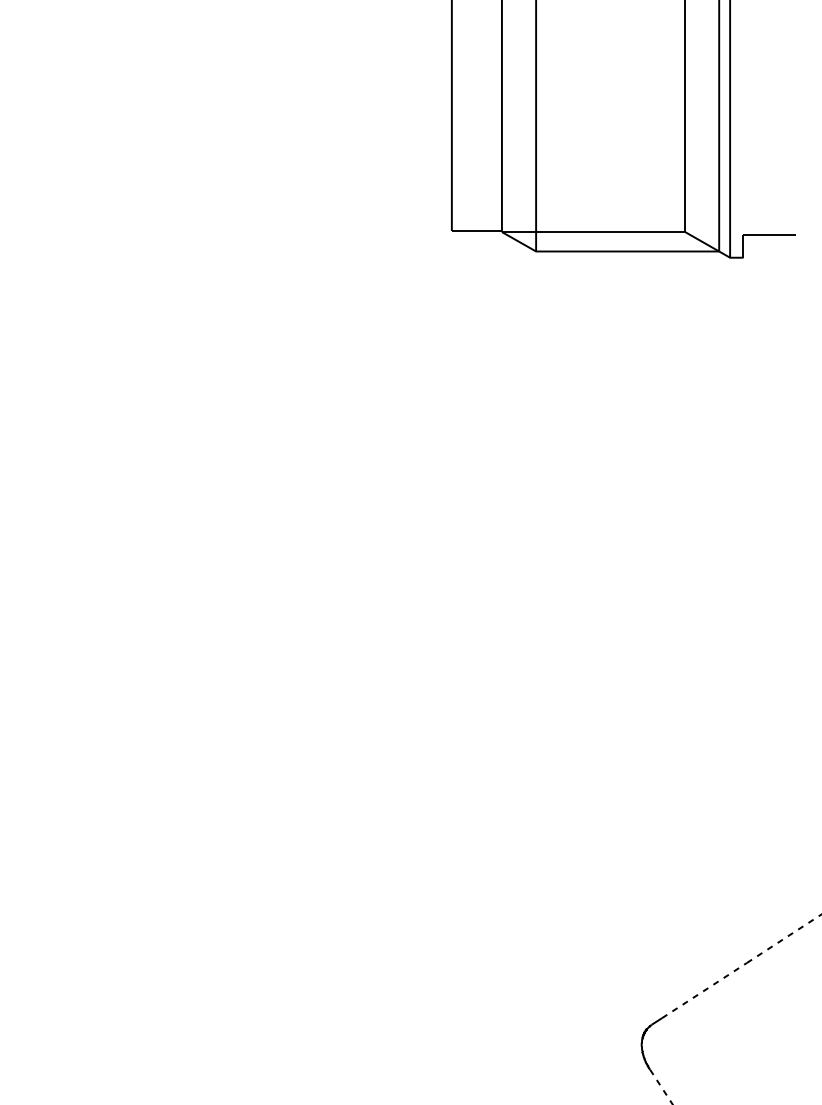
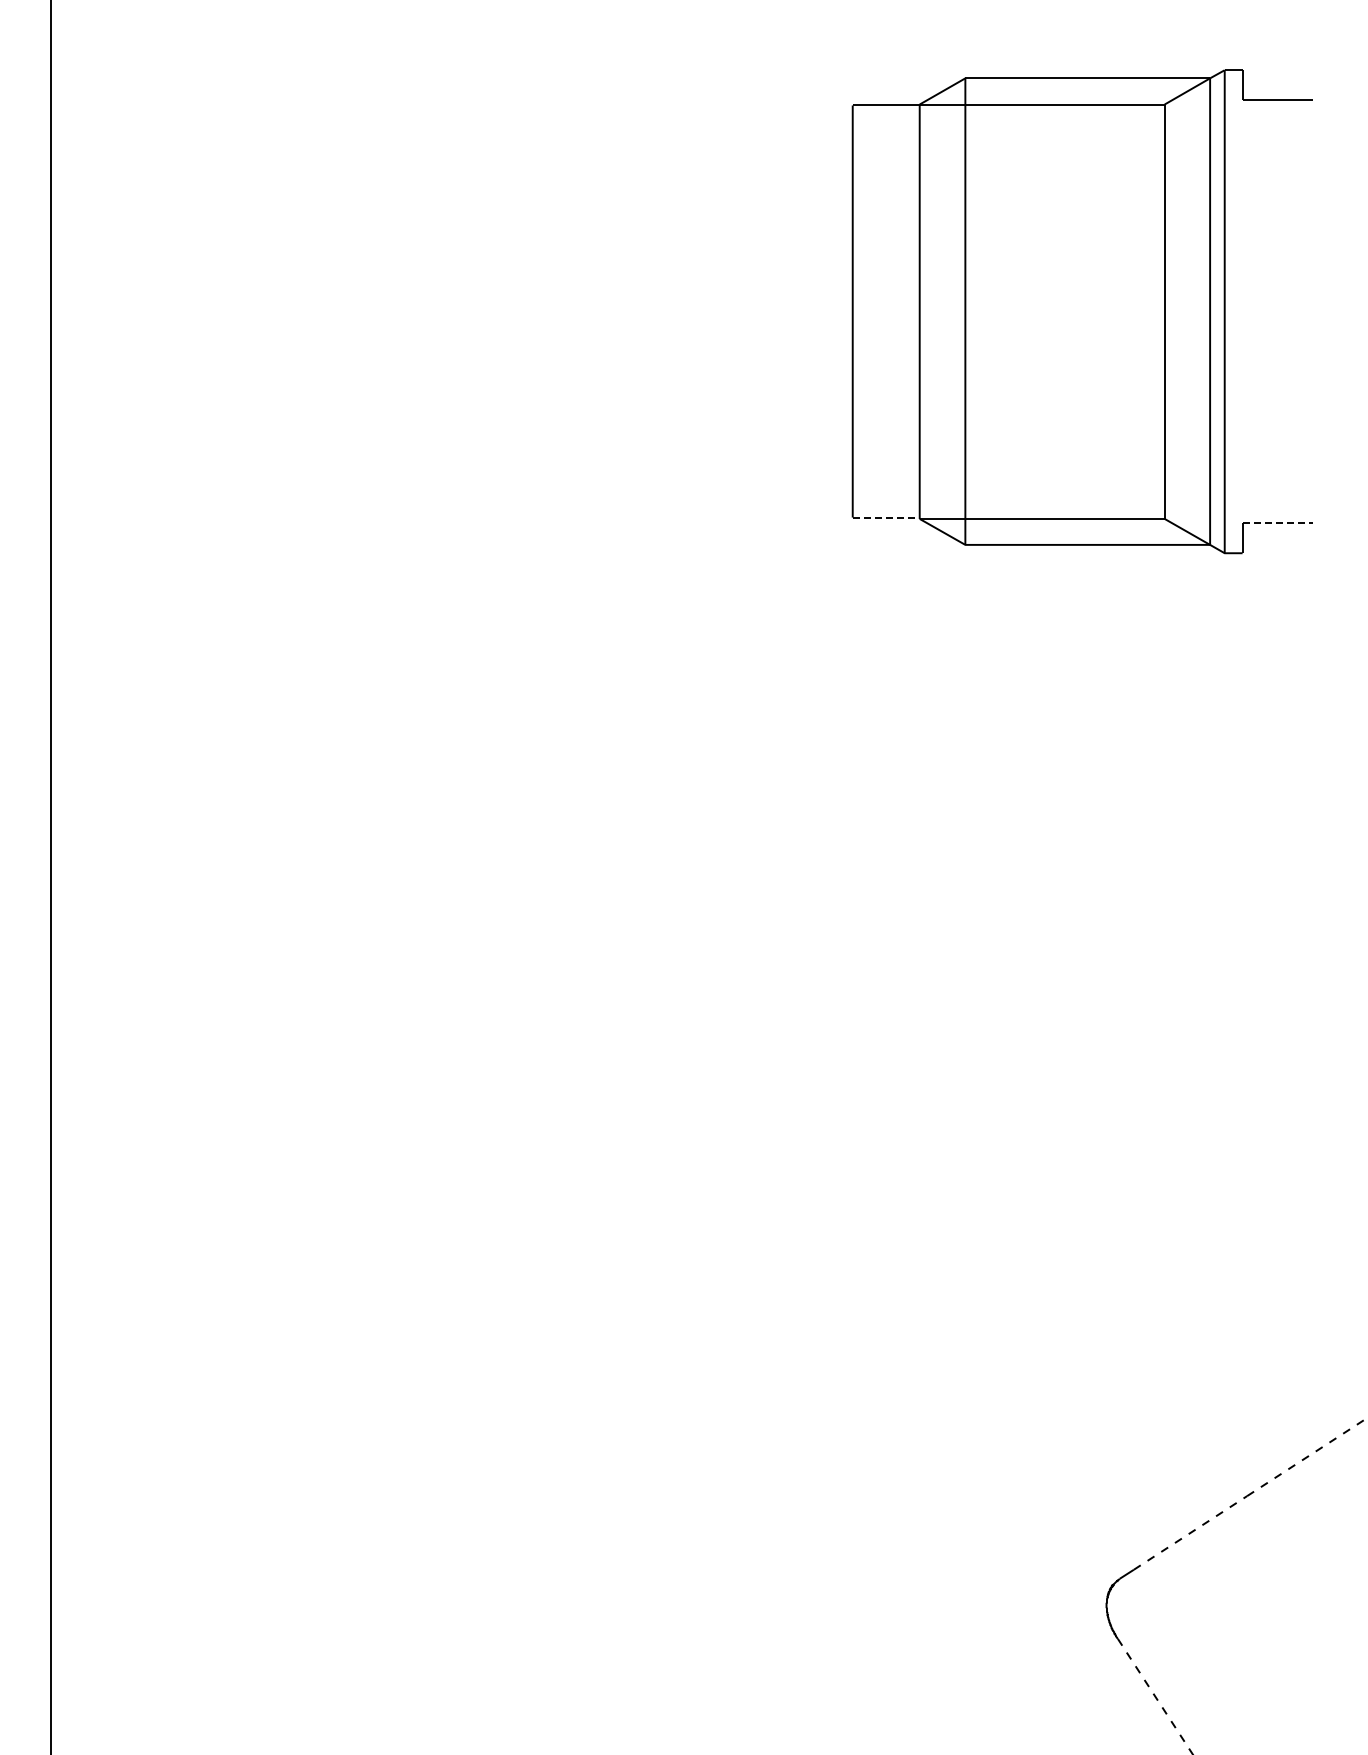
line: (477, 231) -> (886, 517), solid -> dashed
line: (769, 235) -> (1277, 523), solid -> dashed

